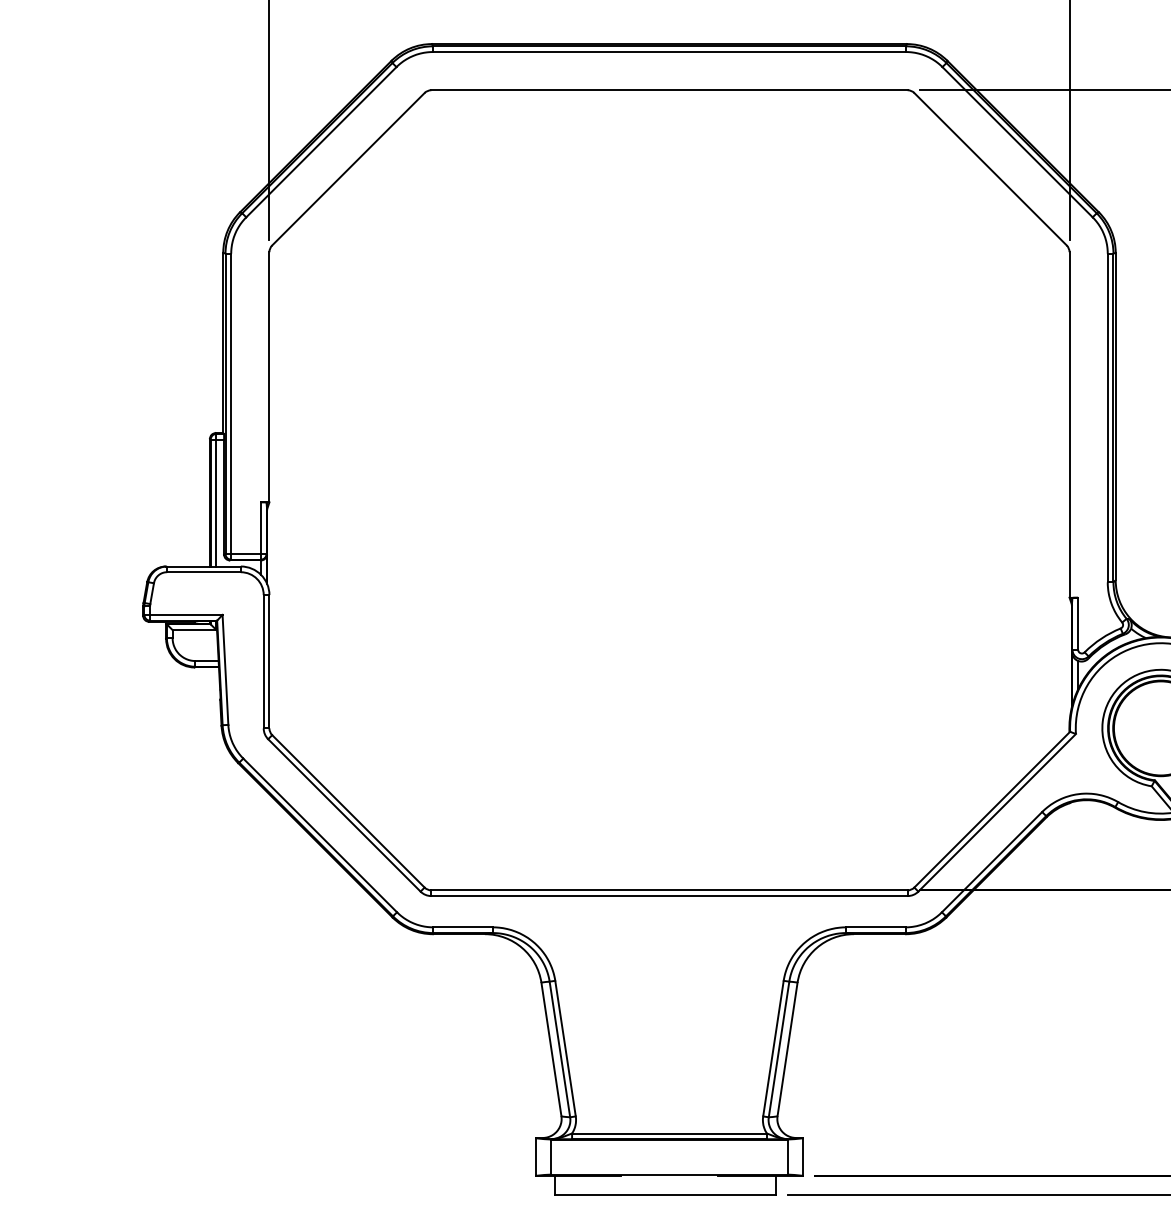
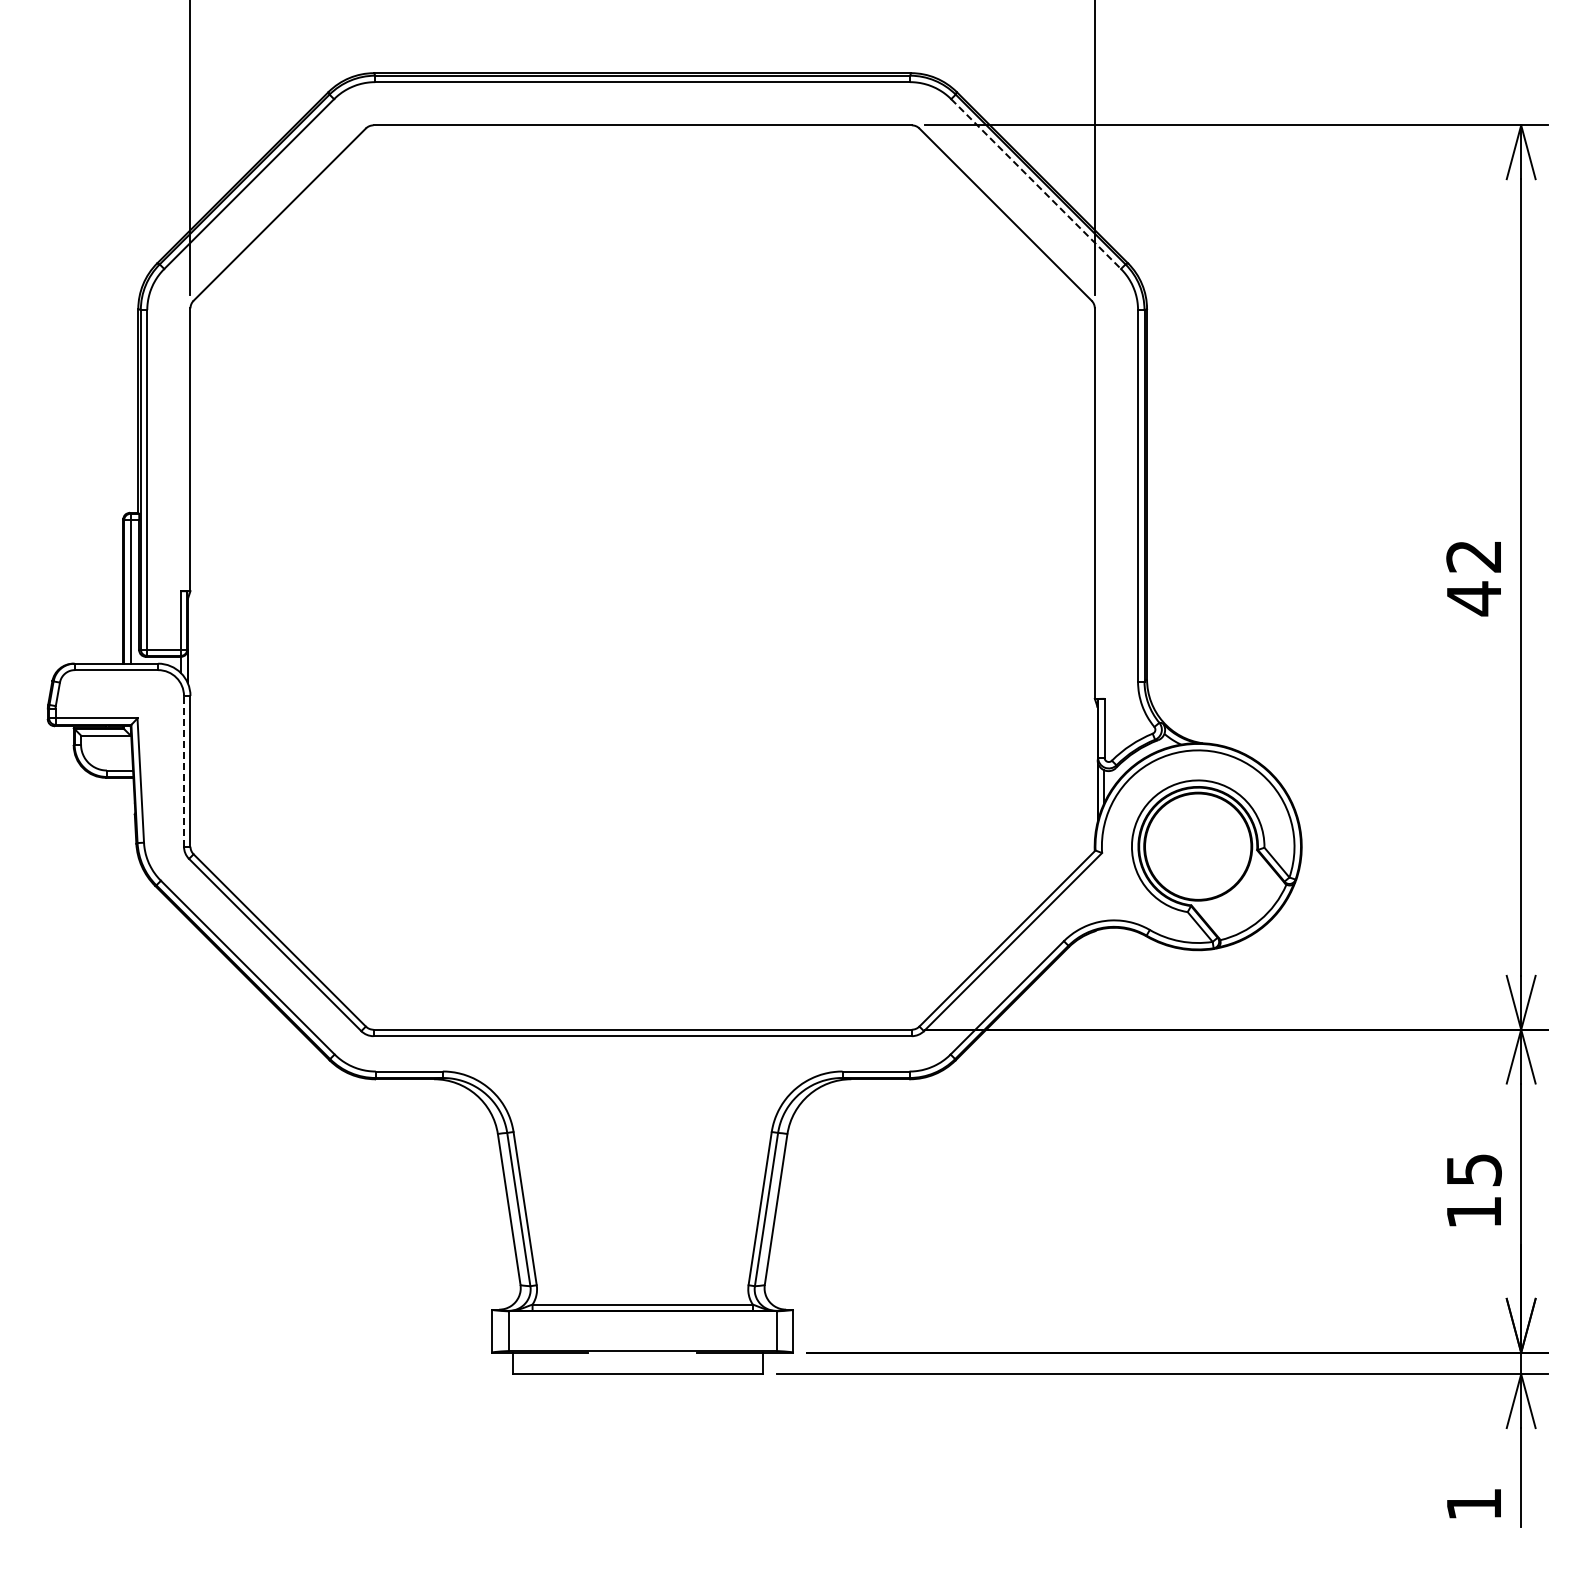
line: (1017, 142) -> (1036, 184), solid -> dashed
line: (264, 661) -> (184, 770), solid -> dashed

